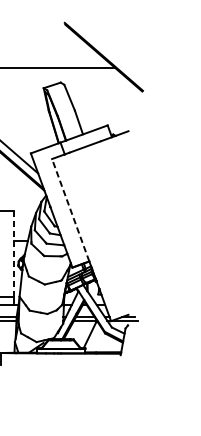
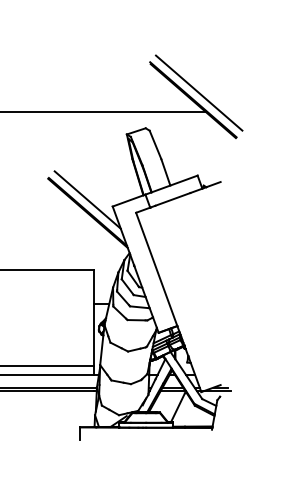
line: (108, 50) -> (198, 92), added
line: (70, 209) -> (156, 268), dashed -> solid
line: (13, 253) -> (93, 317), dashed -> solid

